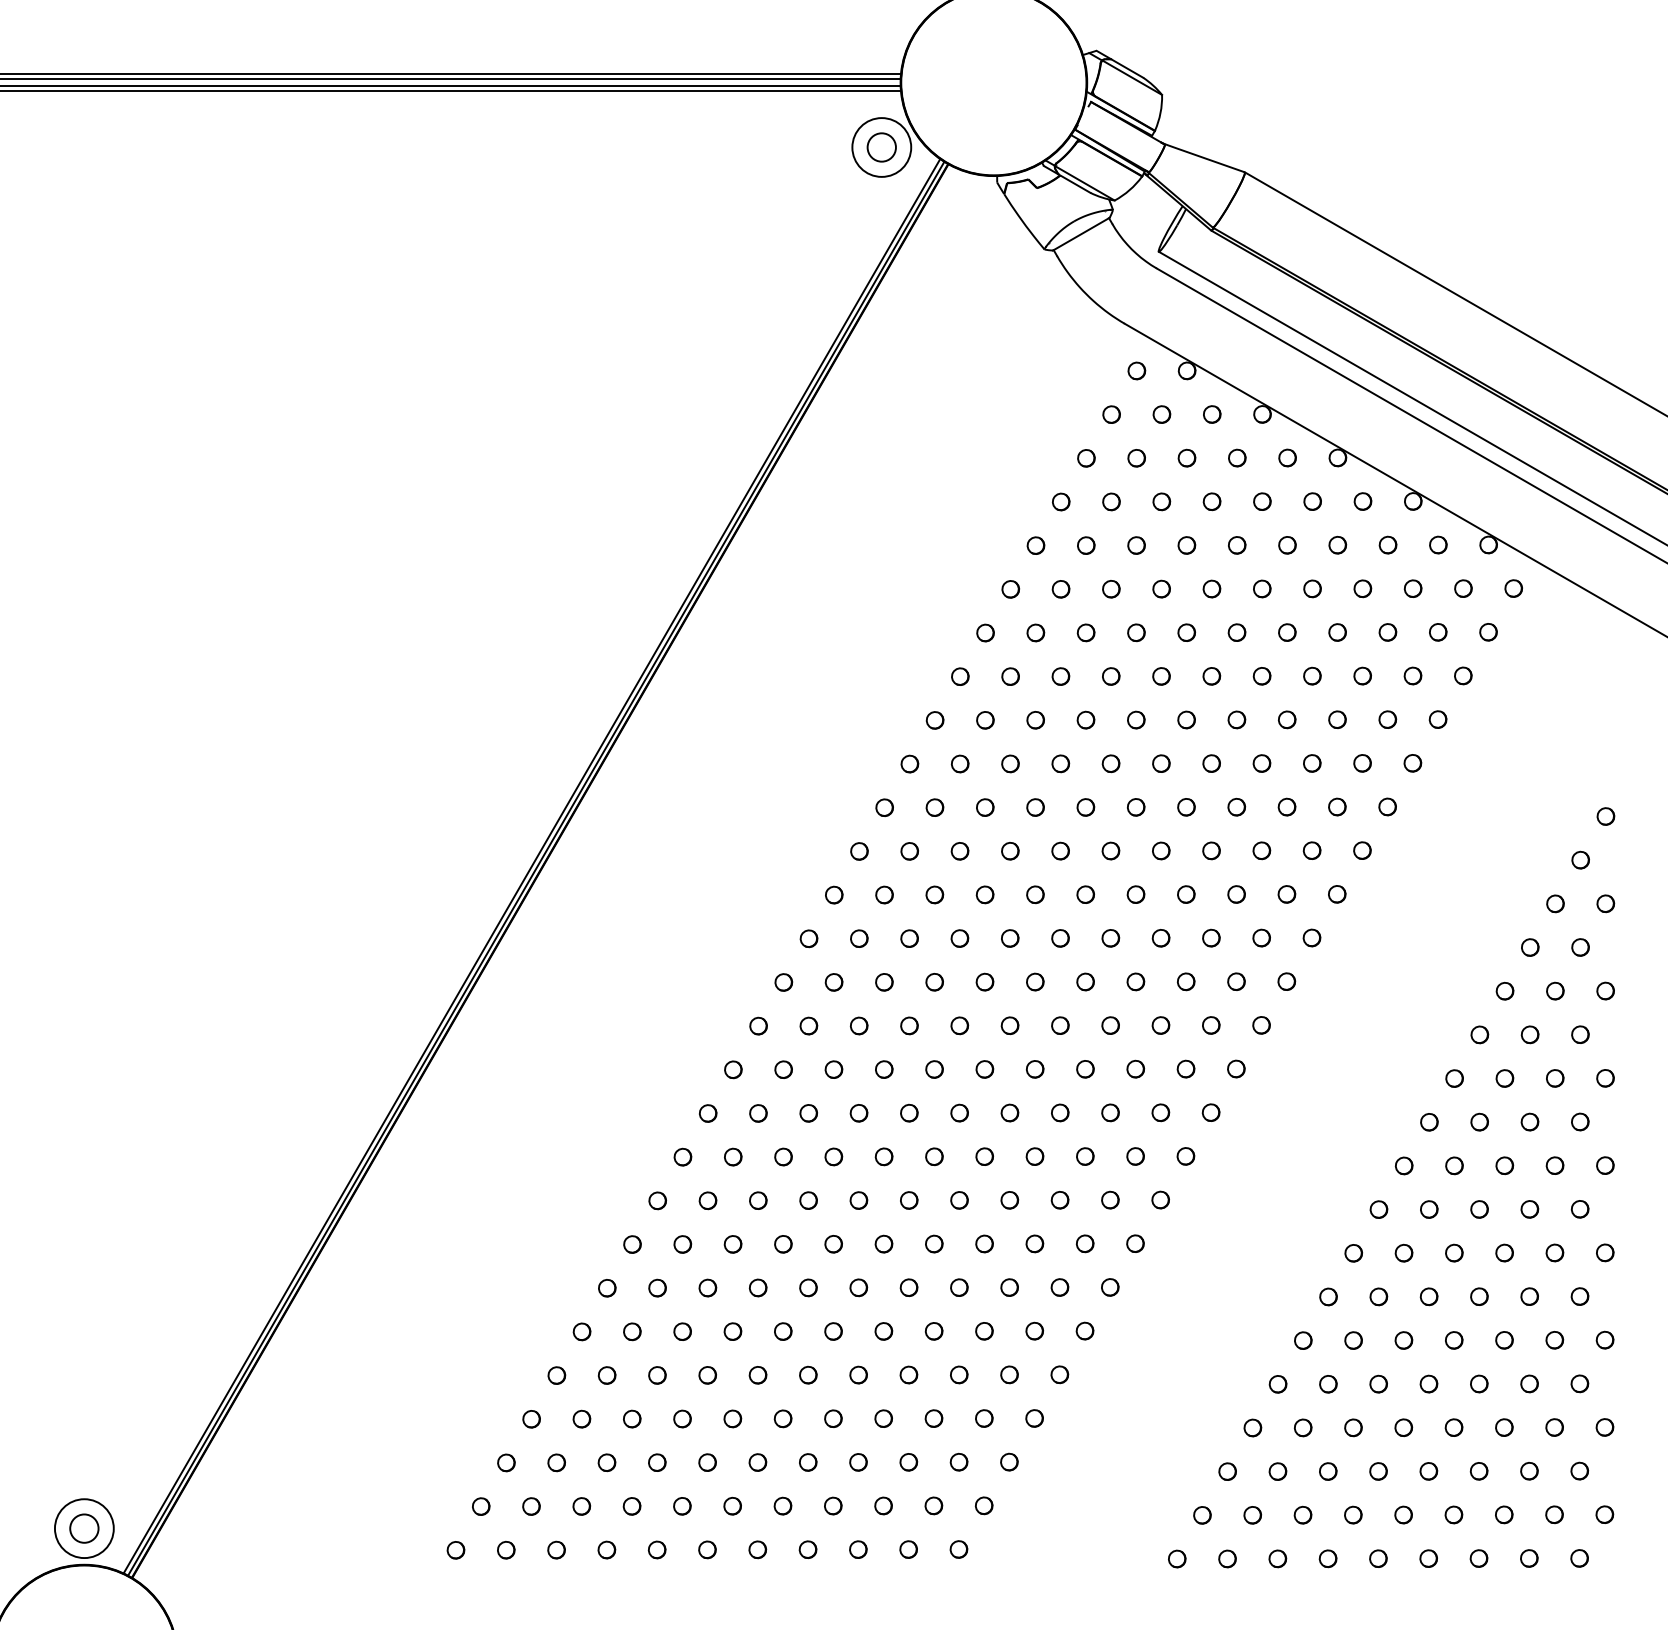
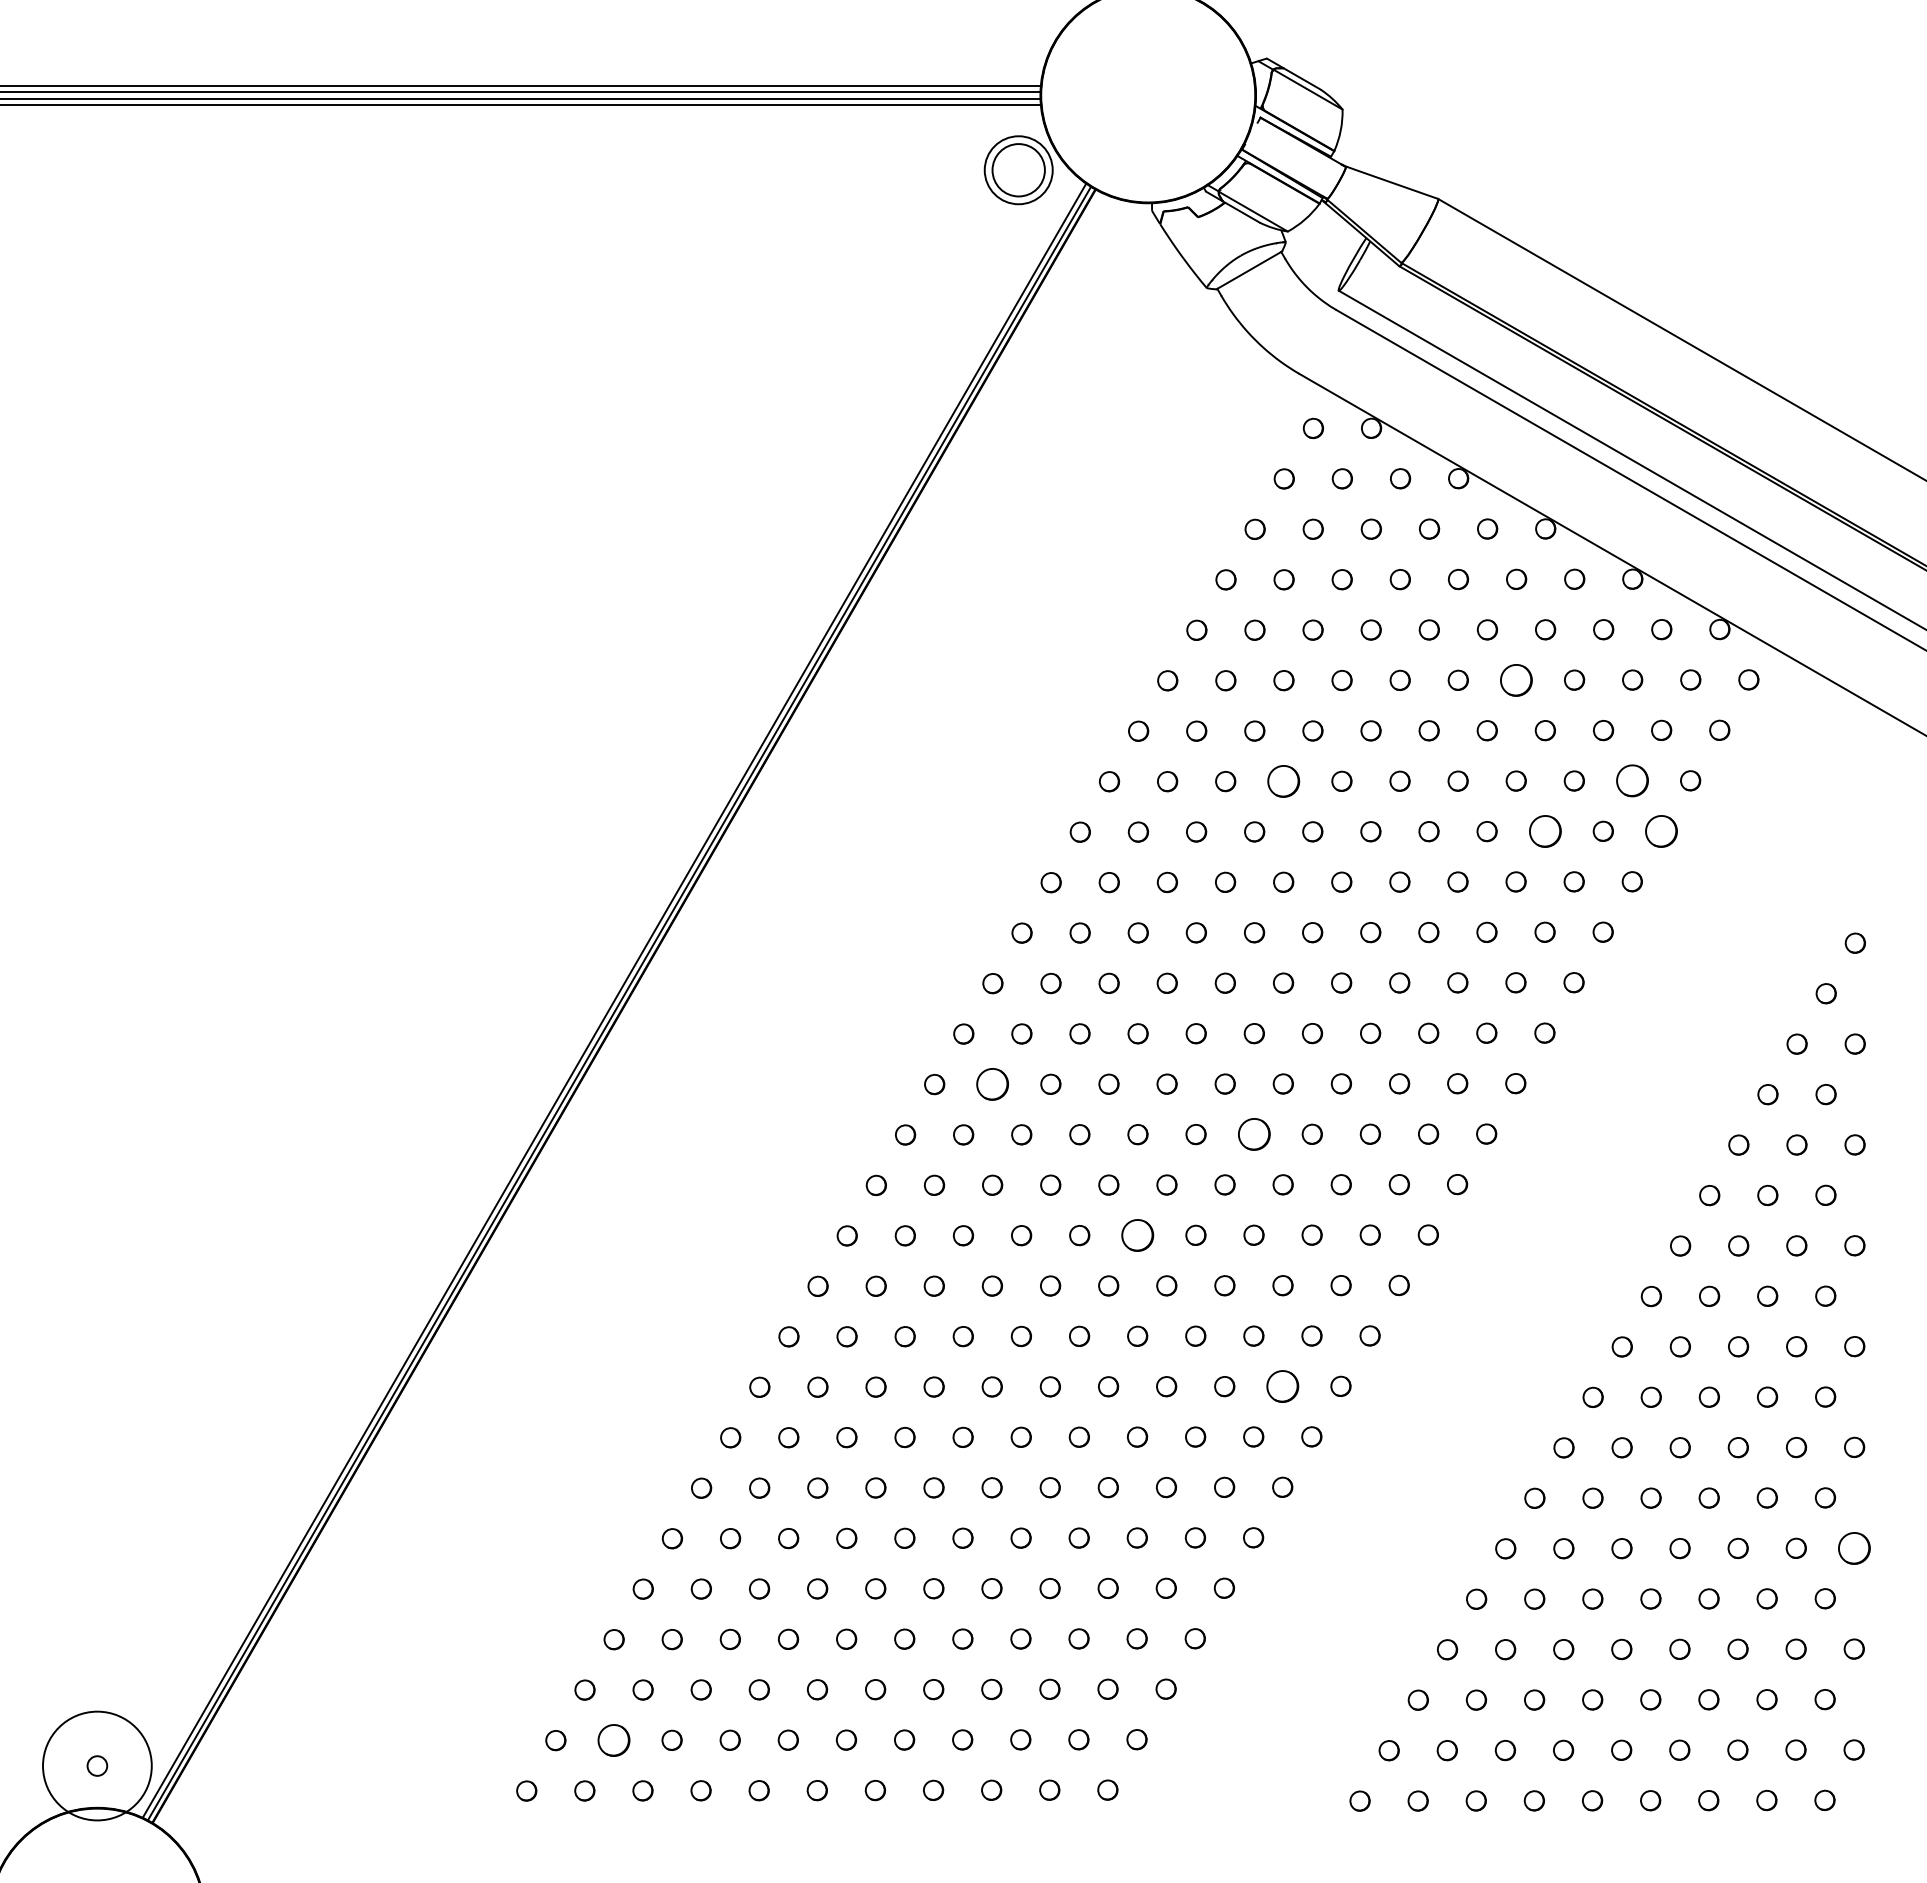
circle: (881, 146) -> (1018, 169), size x1.6
part: (1312, 588) -> (1516, 679), size x1.6
part: (1413, 675) -> (1632, 780), size x1.6
part: (1110, 676) -> (1283, 781), size x1.6
part: (1438, 718) -> (1661, 830), size x1.6
part: (1336, 719) -> (1544, 831), size x1.6
part: (859, 938) -> (992, 1084), size x1.6
part: (1084, 982) -> (1253, 1134), size x1.6
part: (984, 1069) -> (1137, 1235), size x1.6
part: (1110, 1200) -> (1282, 1386), size x1.6
part: (1605, 1339) -> (1854, 1547), size x1.6
part: (531, 1506) -> (613, 1740), size x1.6
circle: (84, 1528) -> (97, 1765), size x0.6
circle: (84, 1529) -> (97, 1766), size x1.6

